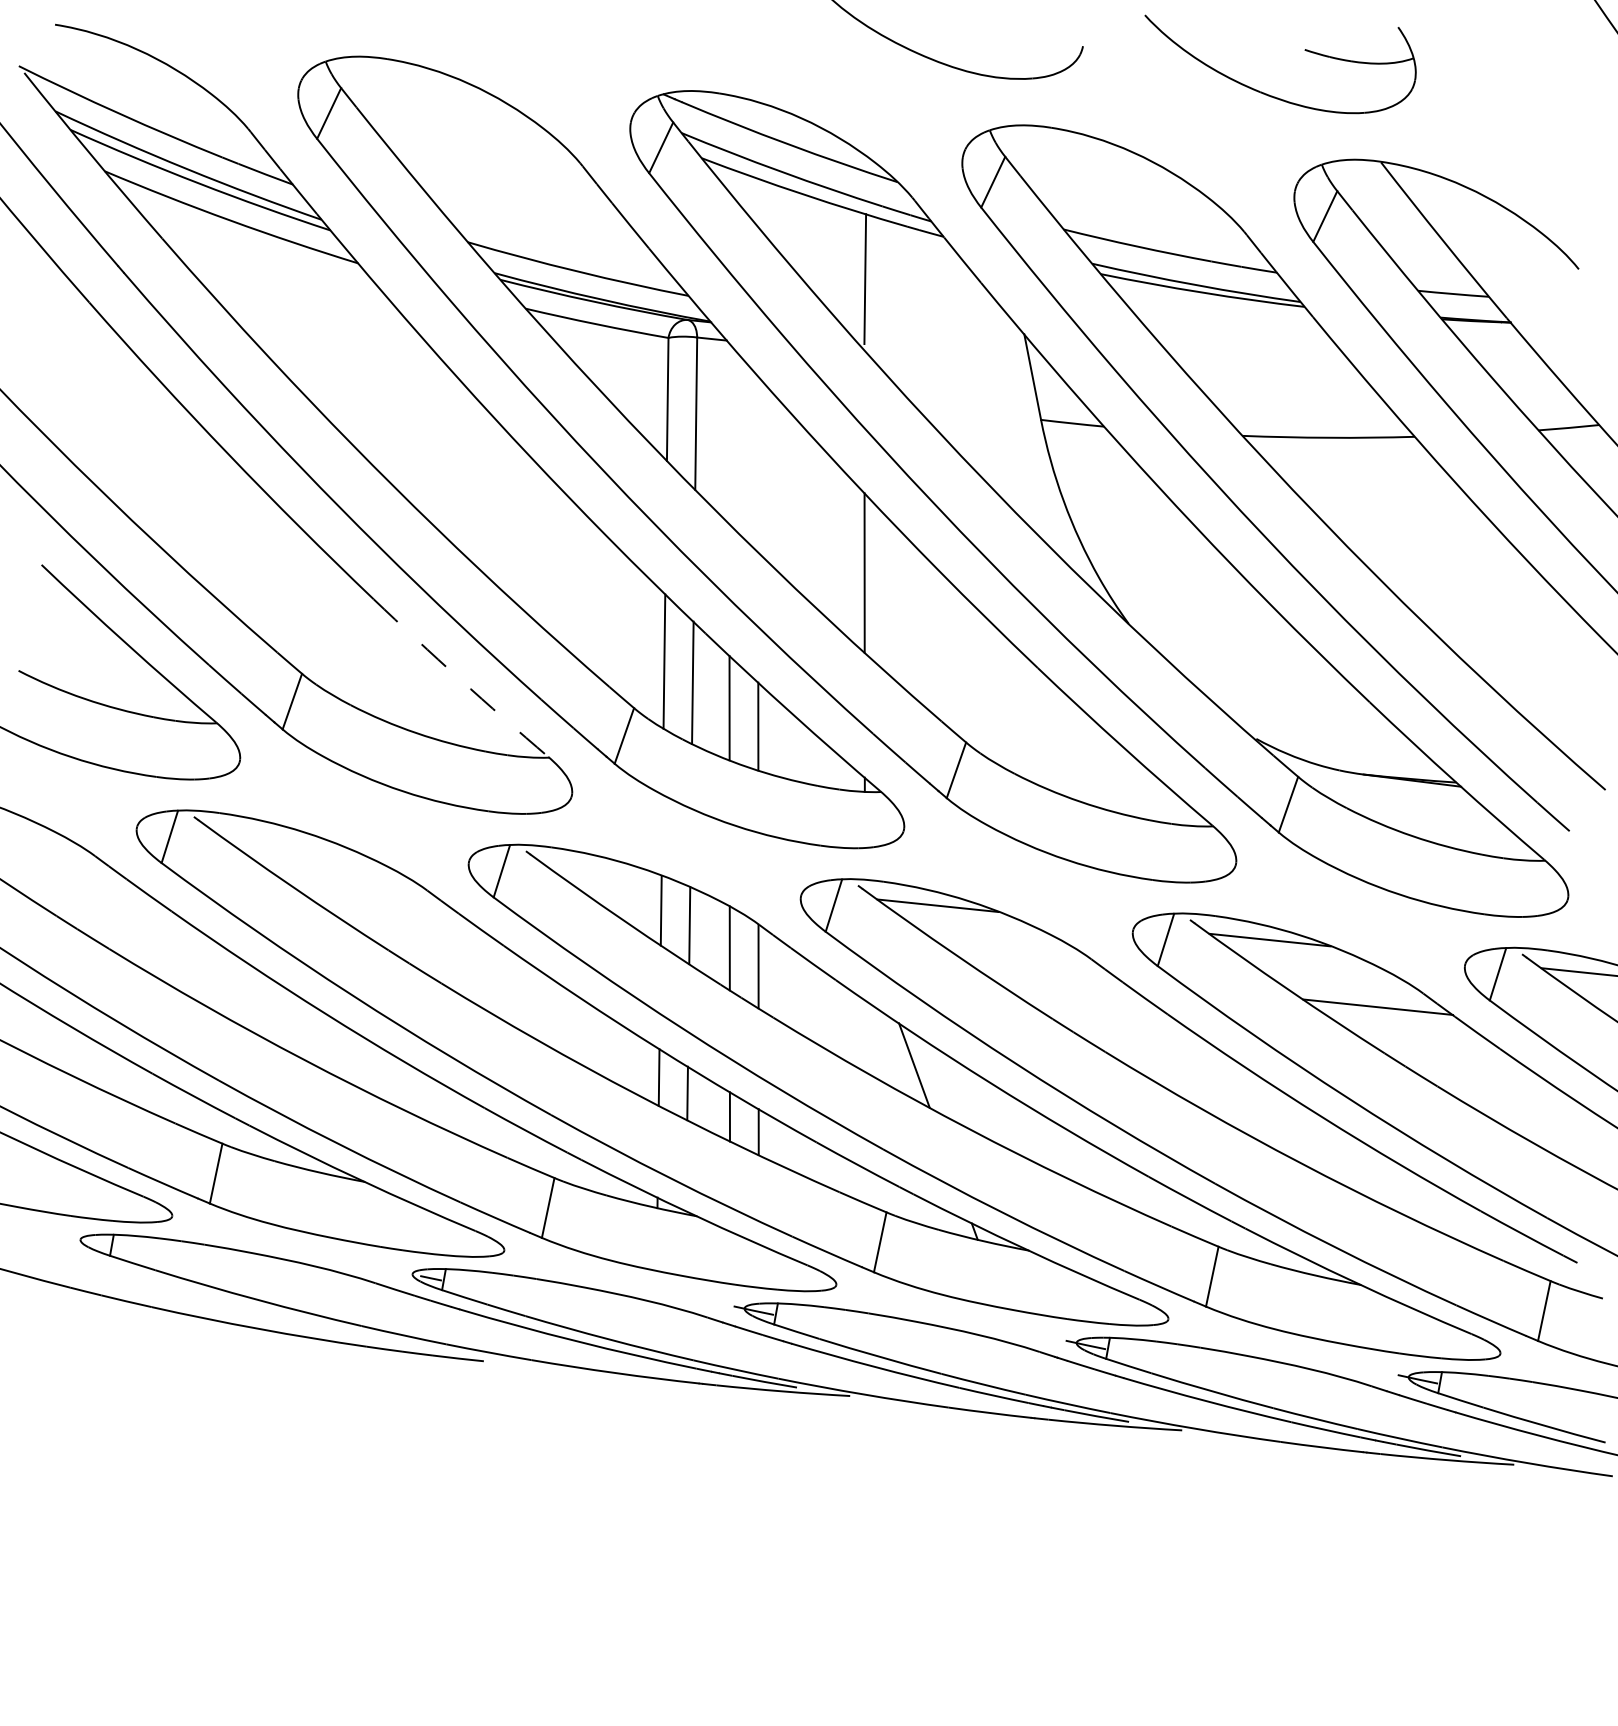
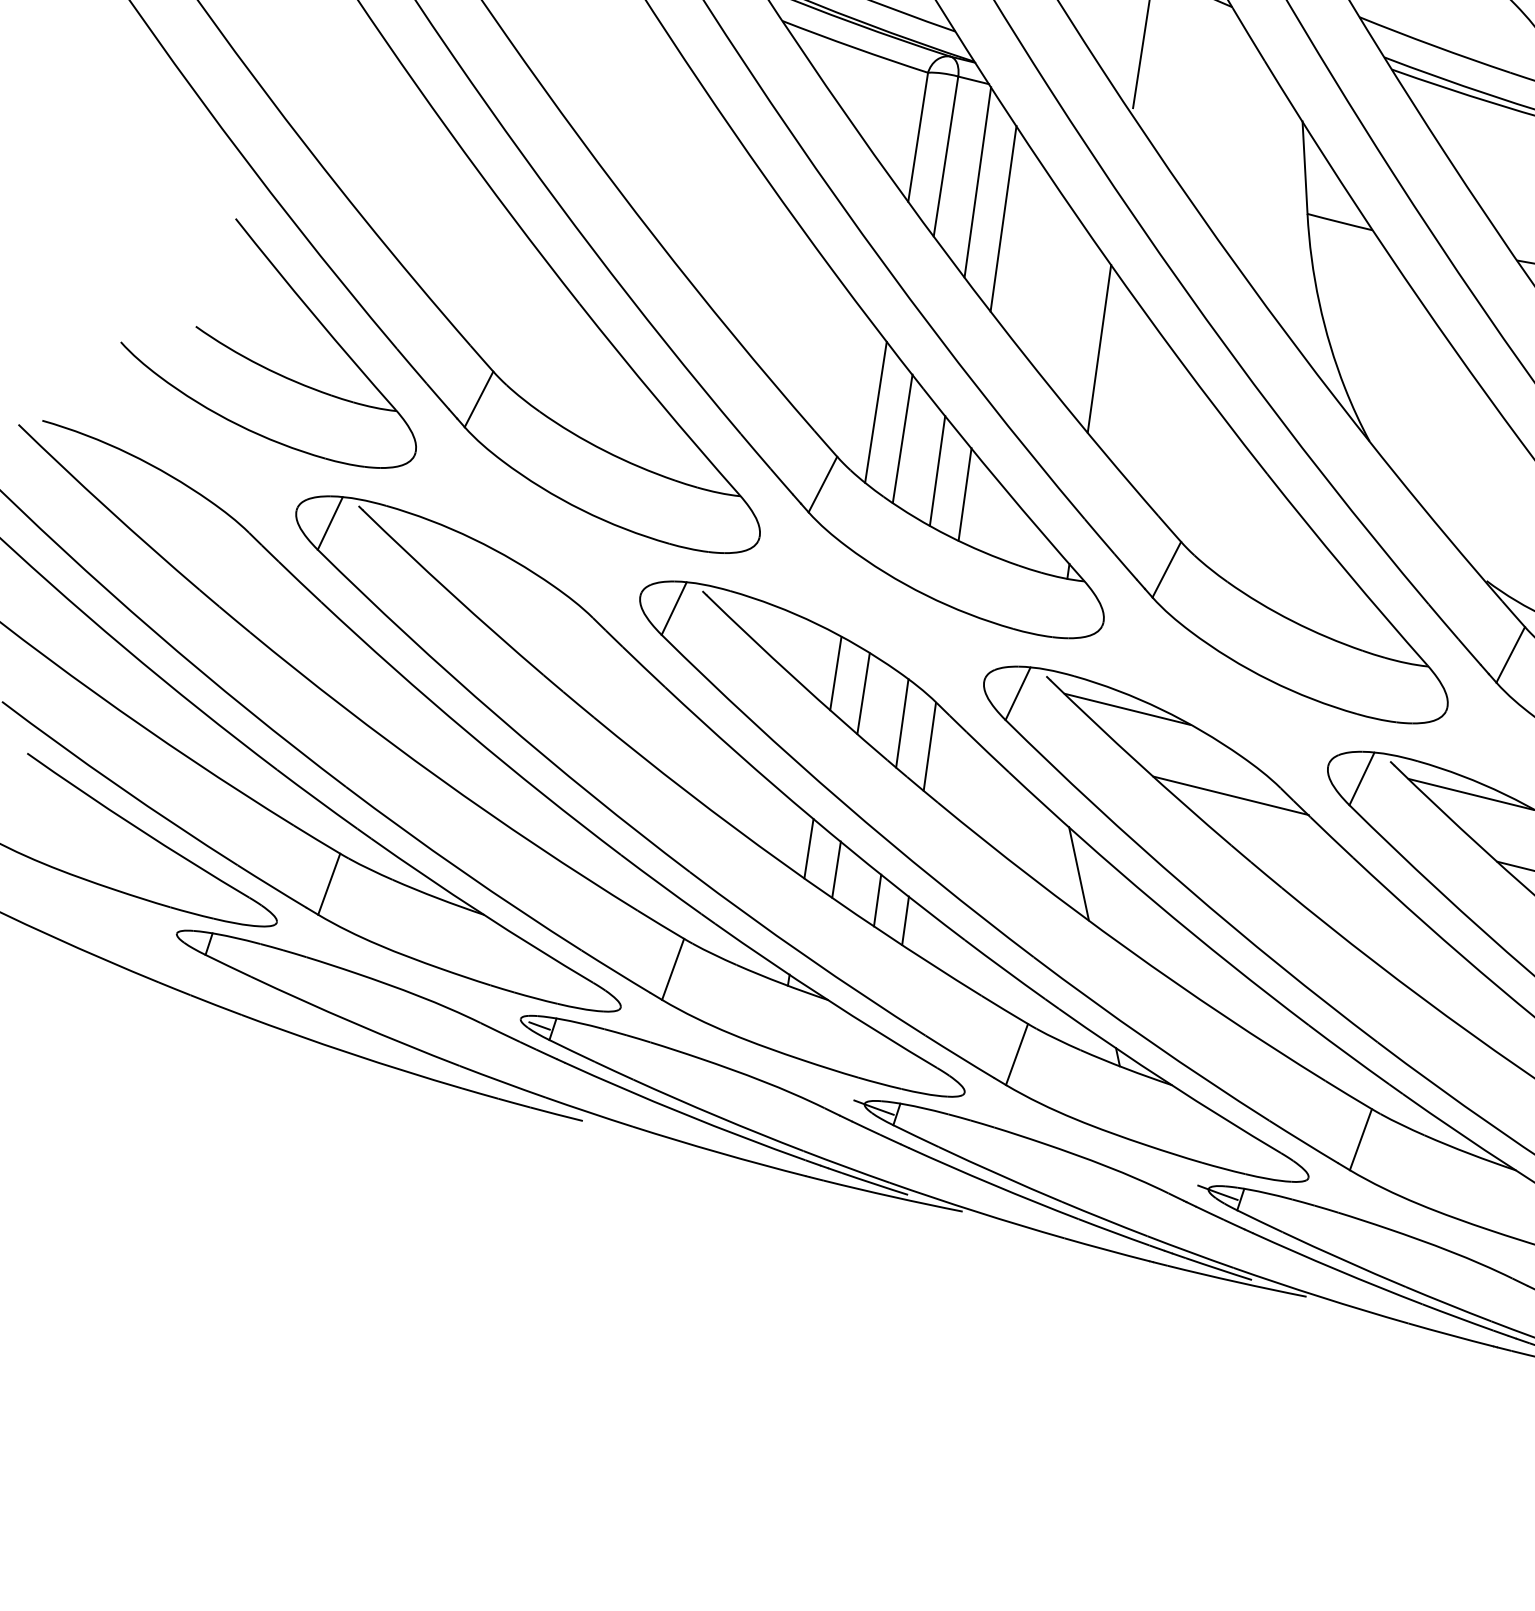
line: (729, 433) -> (978, 182), added
line: (758, 464) -> (1003, 219), added
arc: (459, 679) -> (657, 400), dashed -> solid
line: (1045, 972) -> (1230, 795), added

